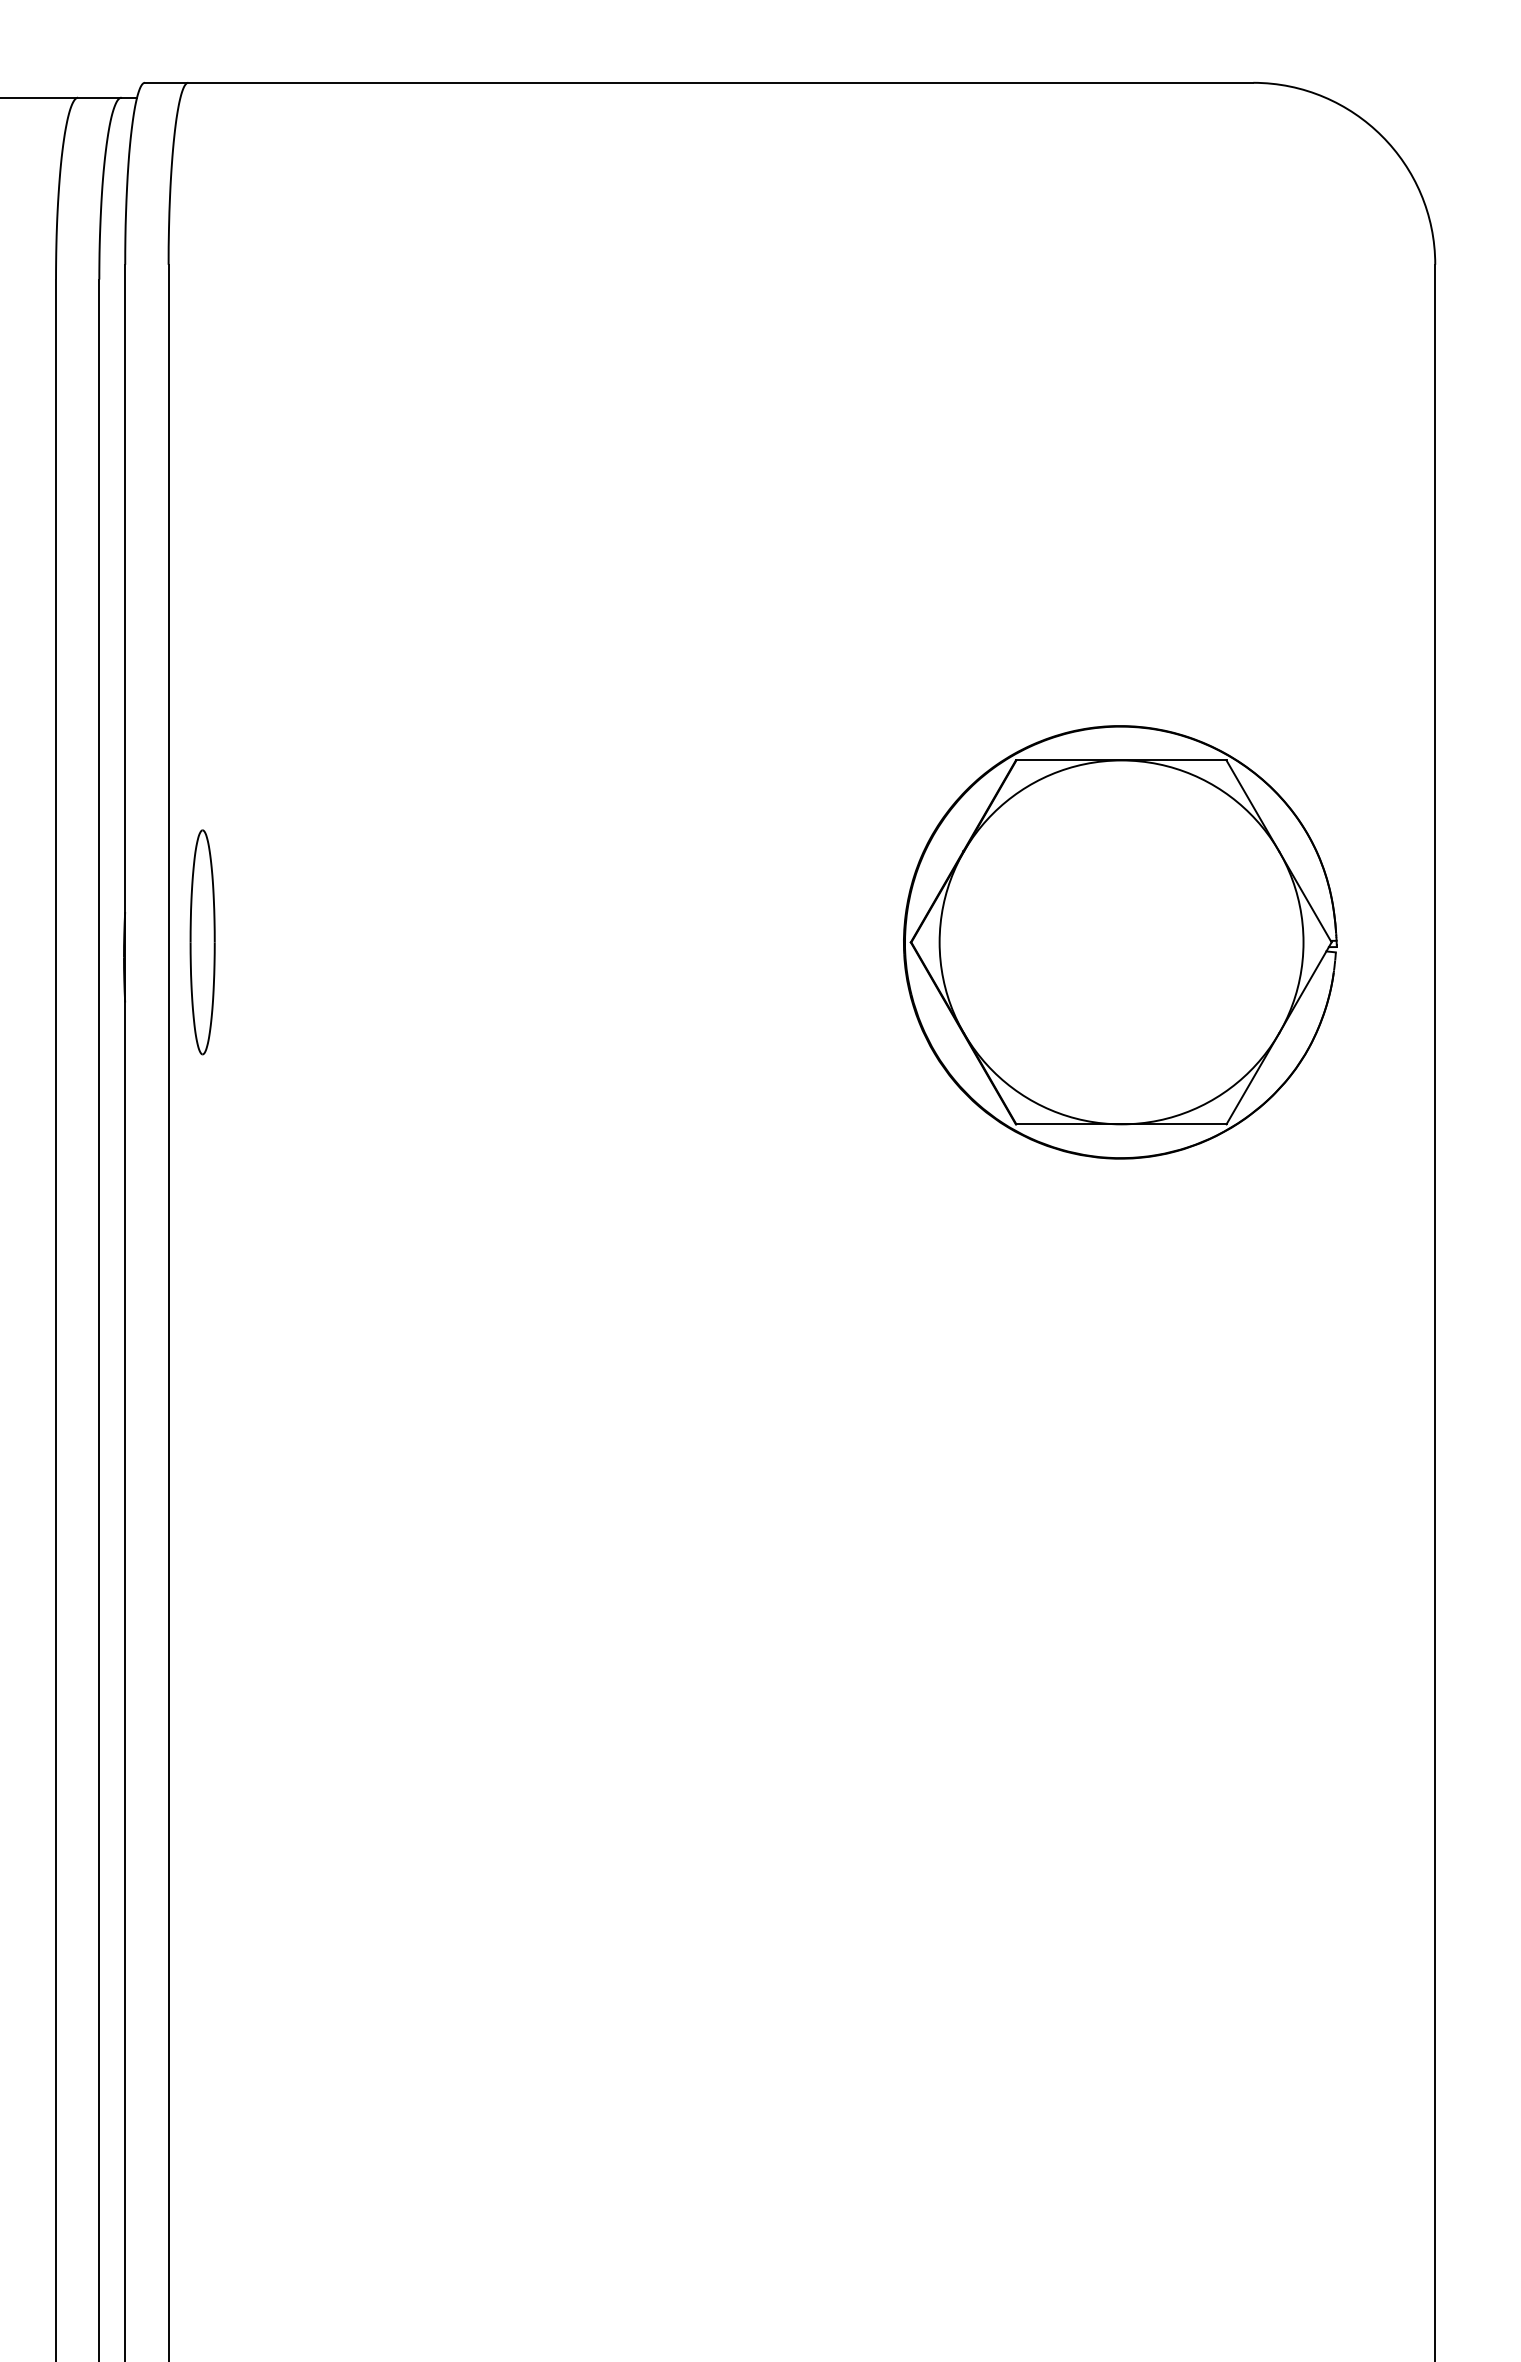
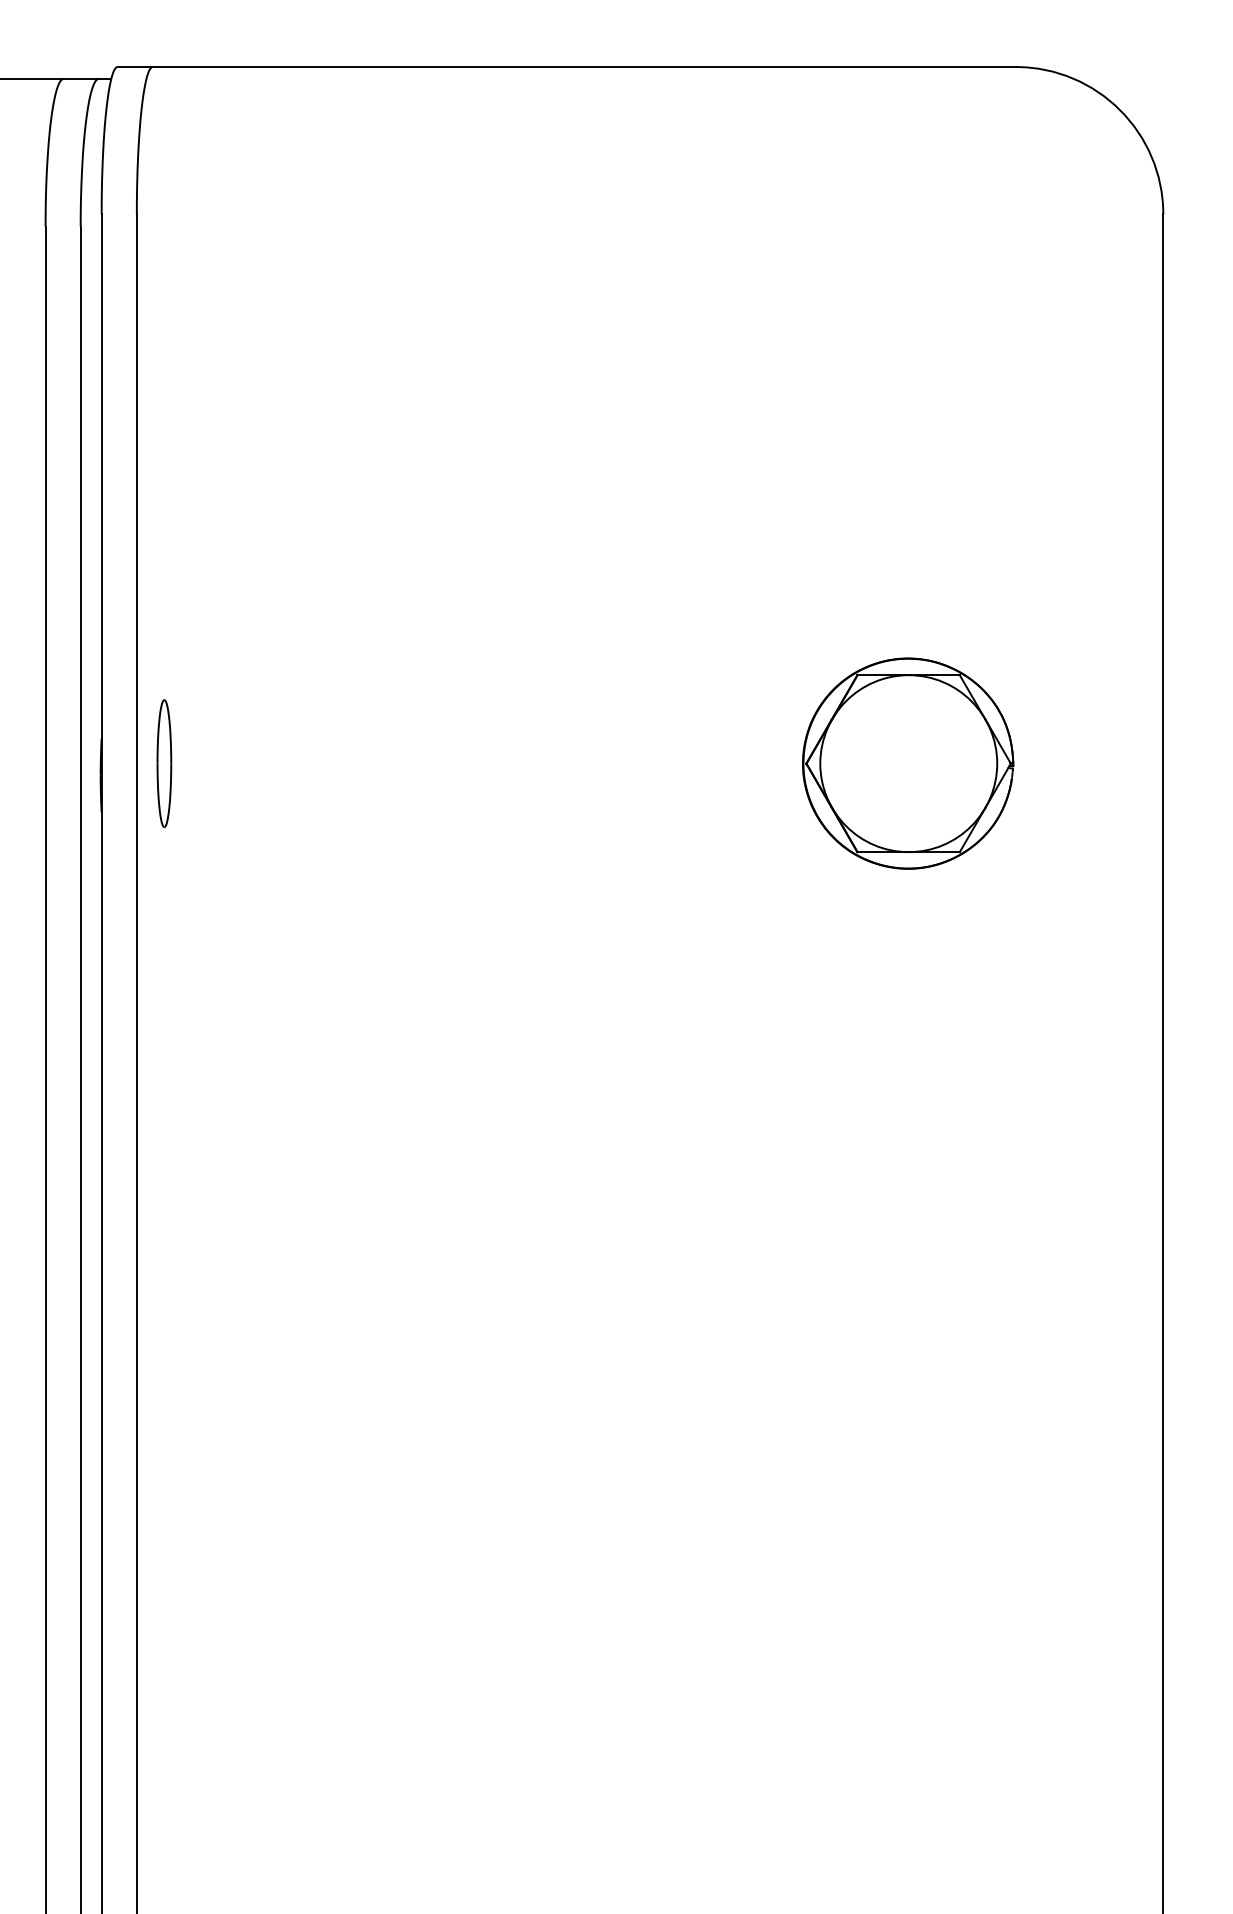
part: (202, 942) -> (164, 763), size x0.7
part: (1120, 942) -> (908, 763), size x0.6

